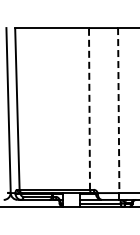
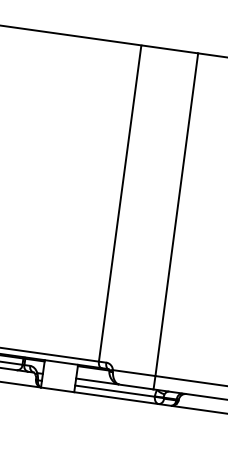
line: (89, 108) -> (120, 202), dashed -> solid
line: (118, 110) -> (176, 214), dashed -> solid

